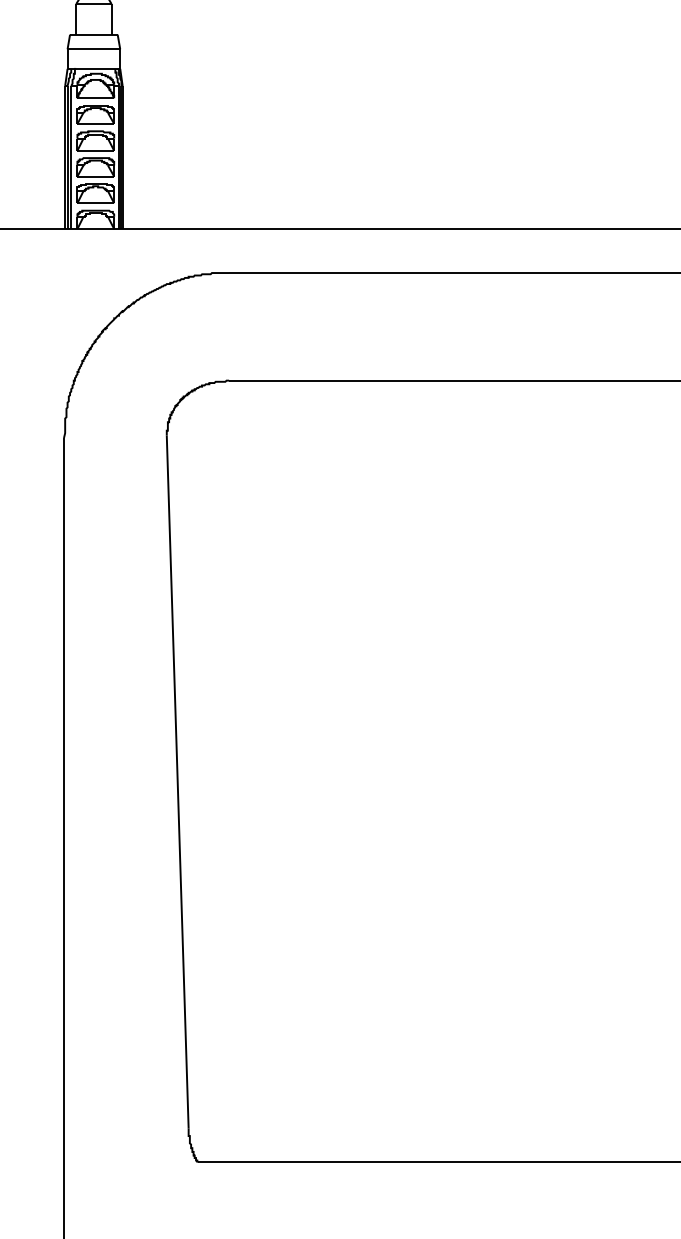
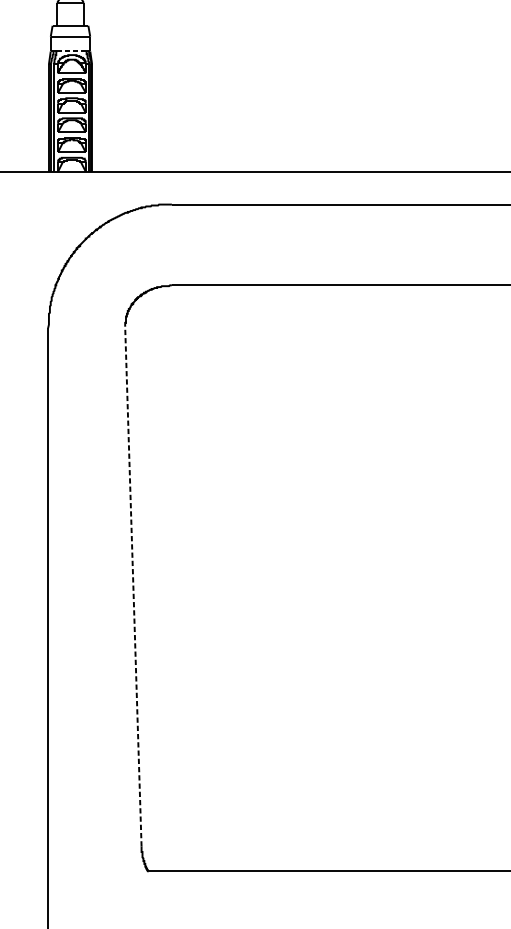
line: (95, 68) -> (71, 51), solid -> dashed
line: (177, 782) -> (133, 586), solid -> dashed

